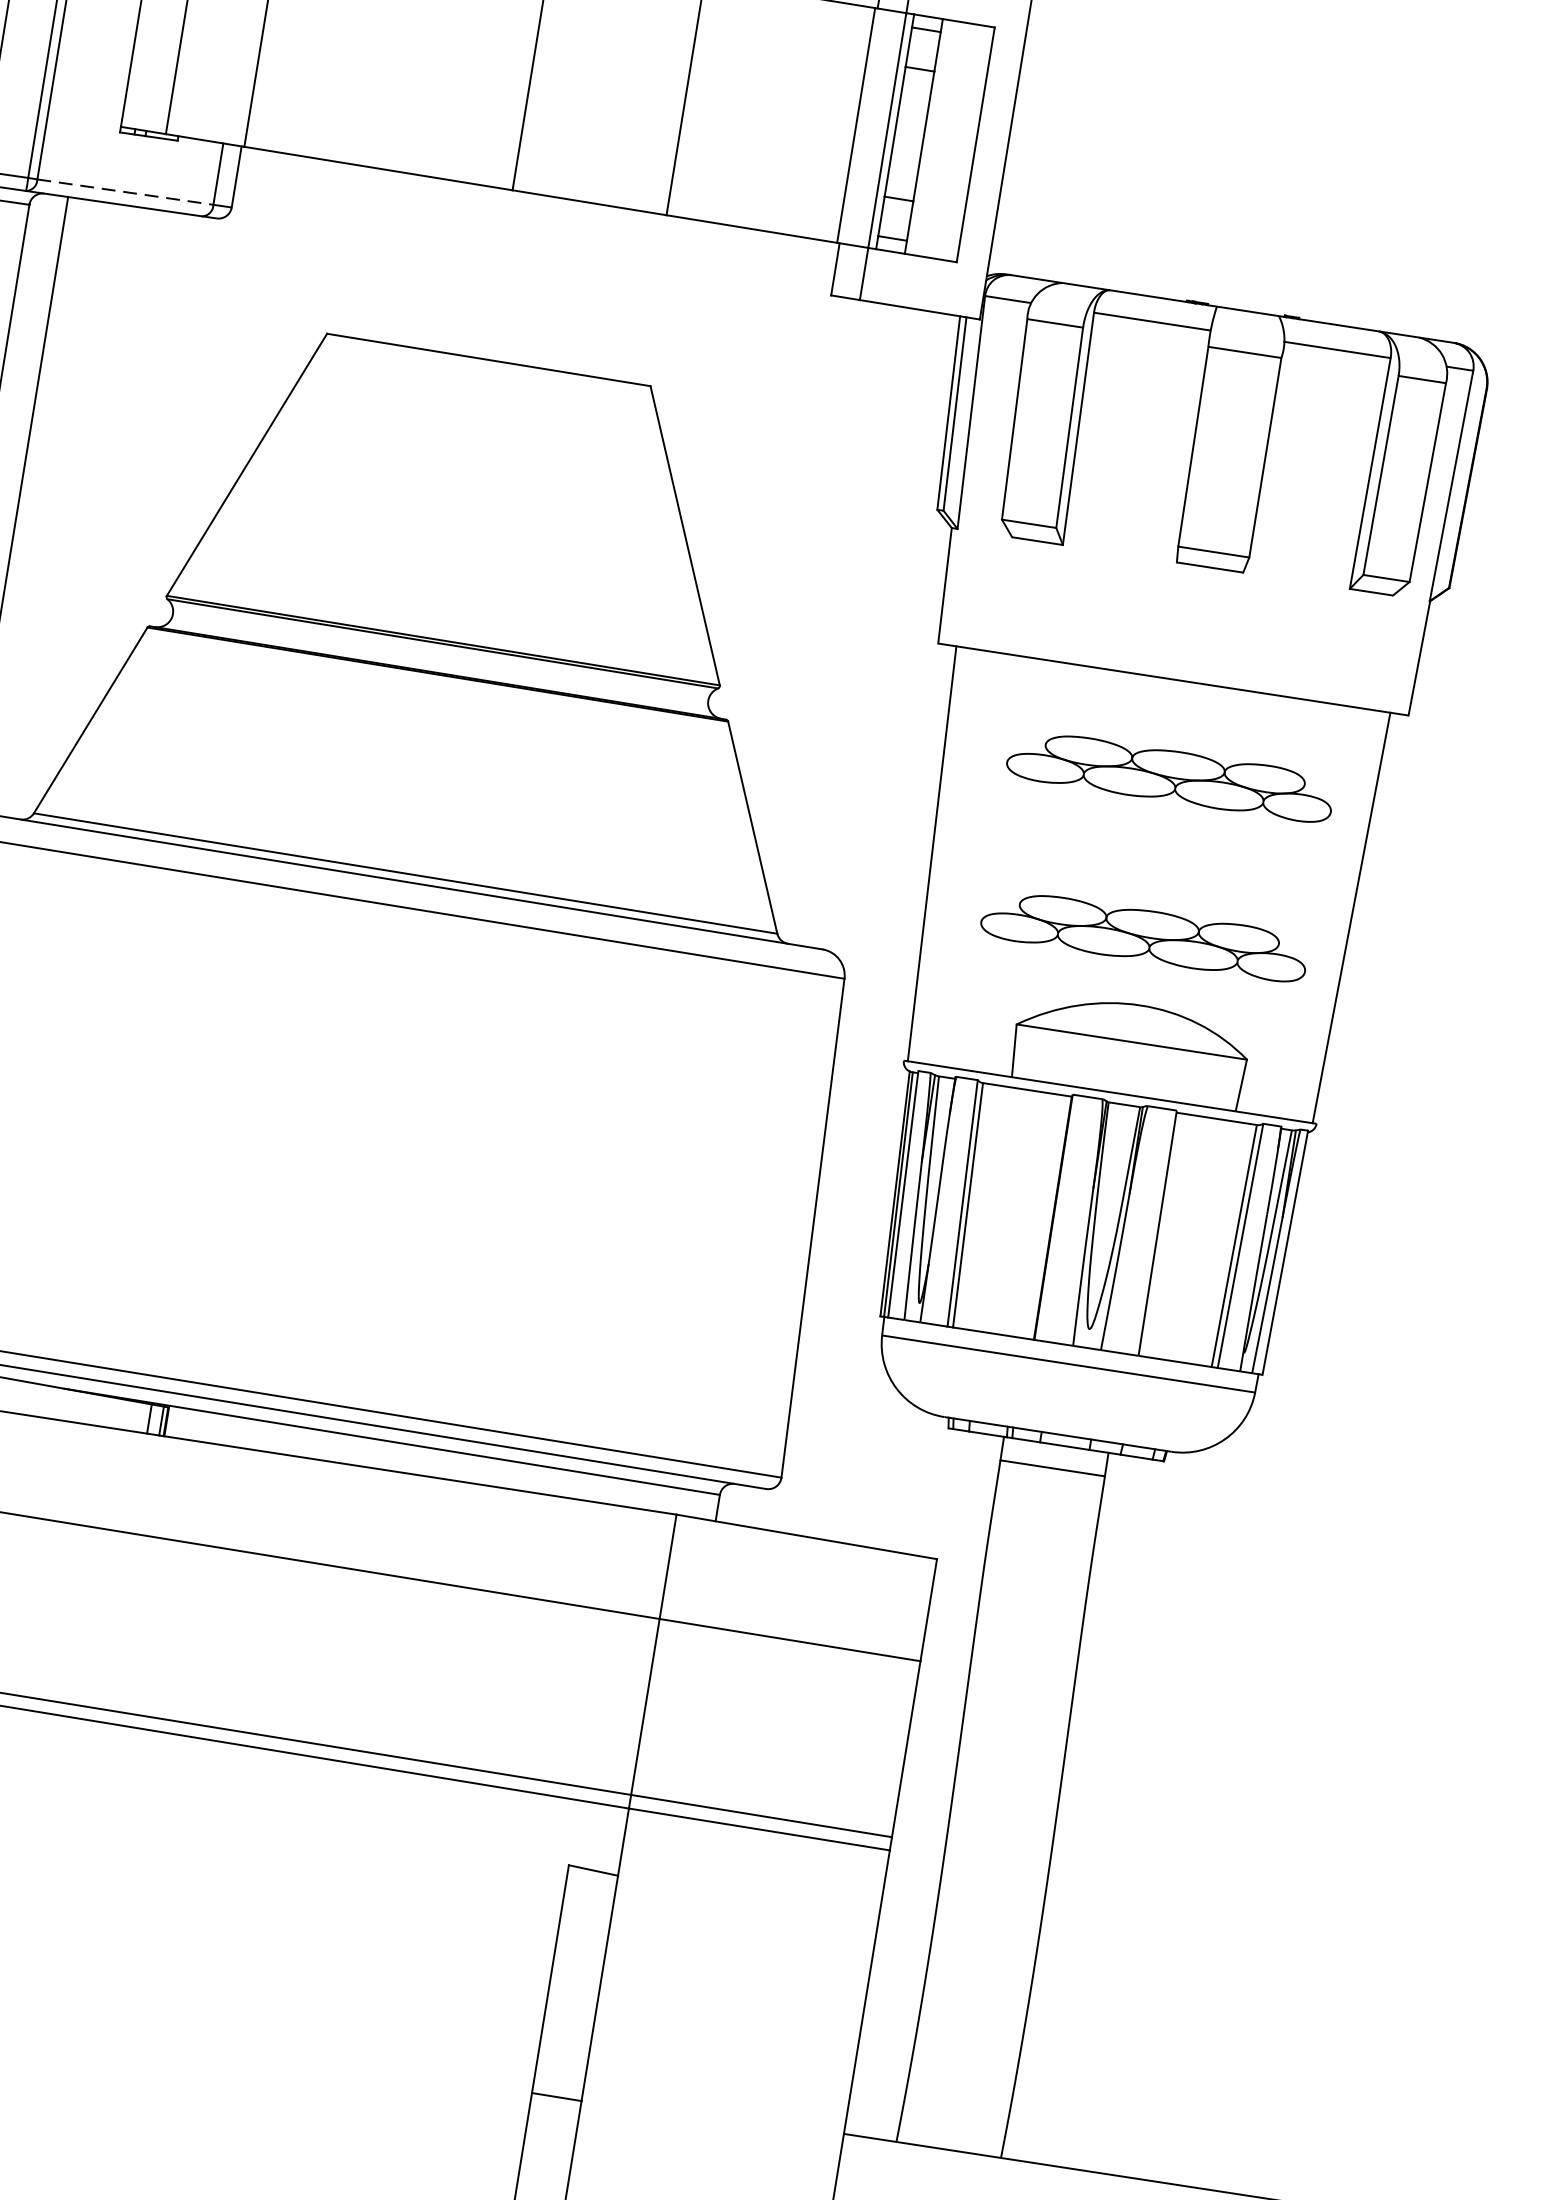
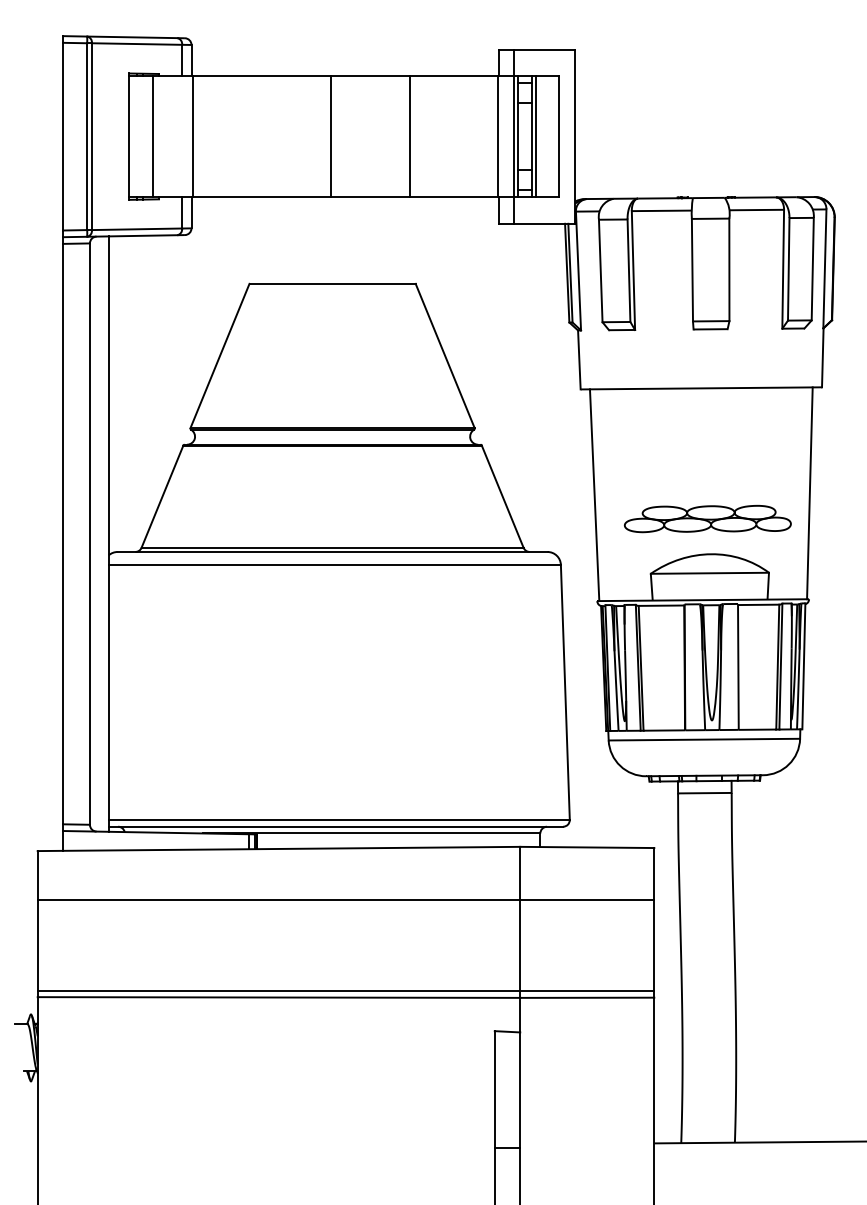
line: (932, 137) -> (536, 136), added
line: (126, 192) -> (137, 229), dashed -> solid
part: (1170, 775) -> (707, 436), removed

